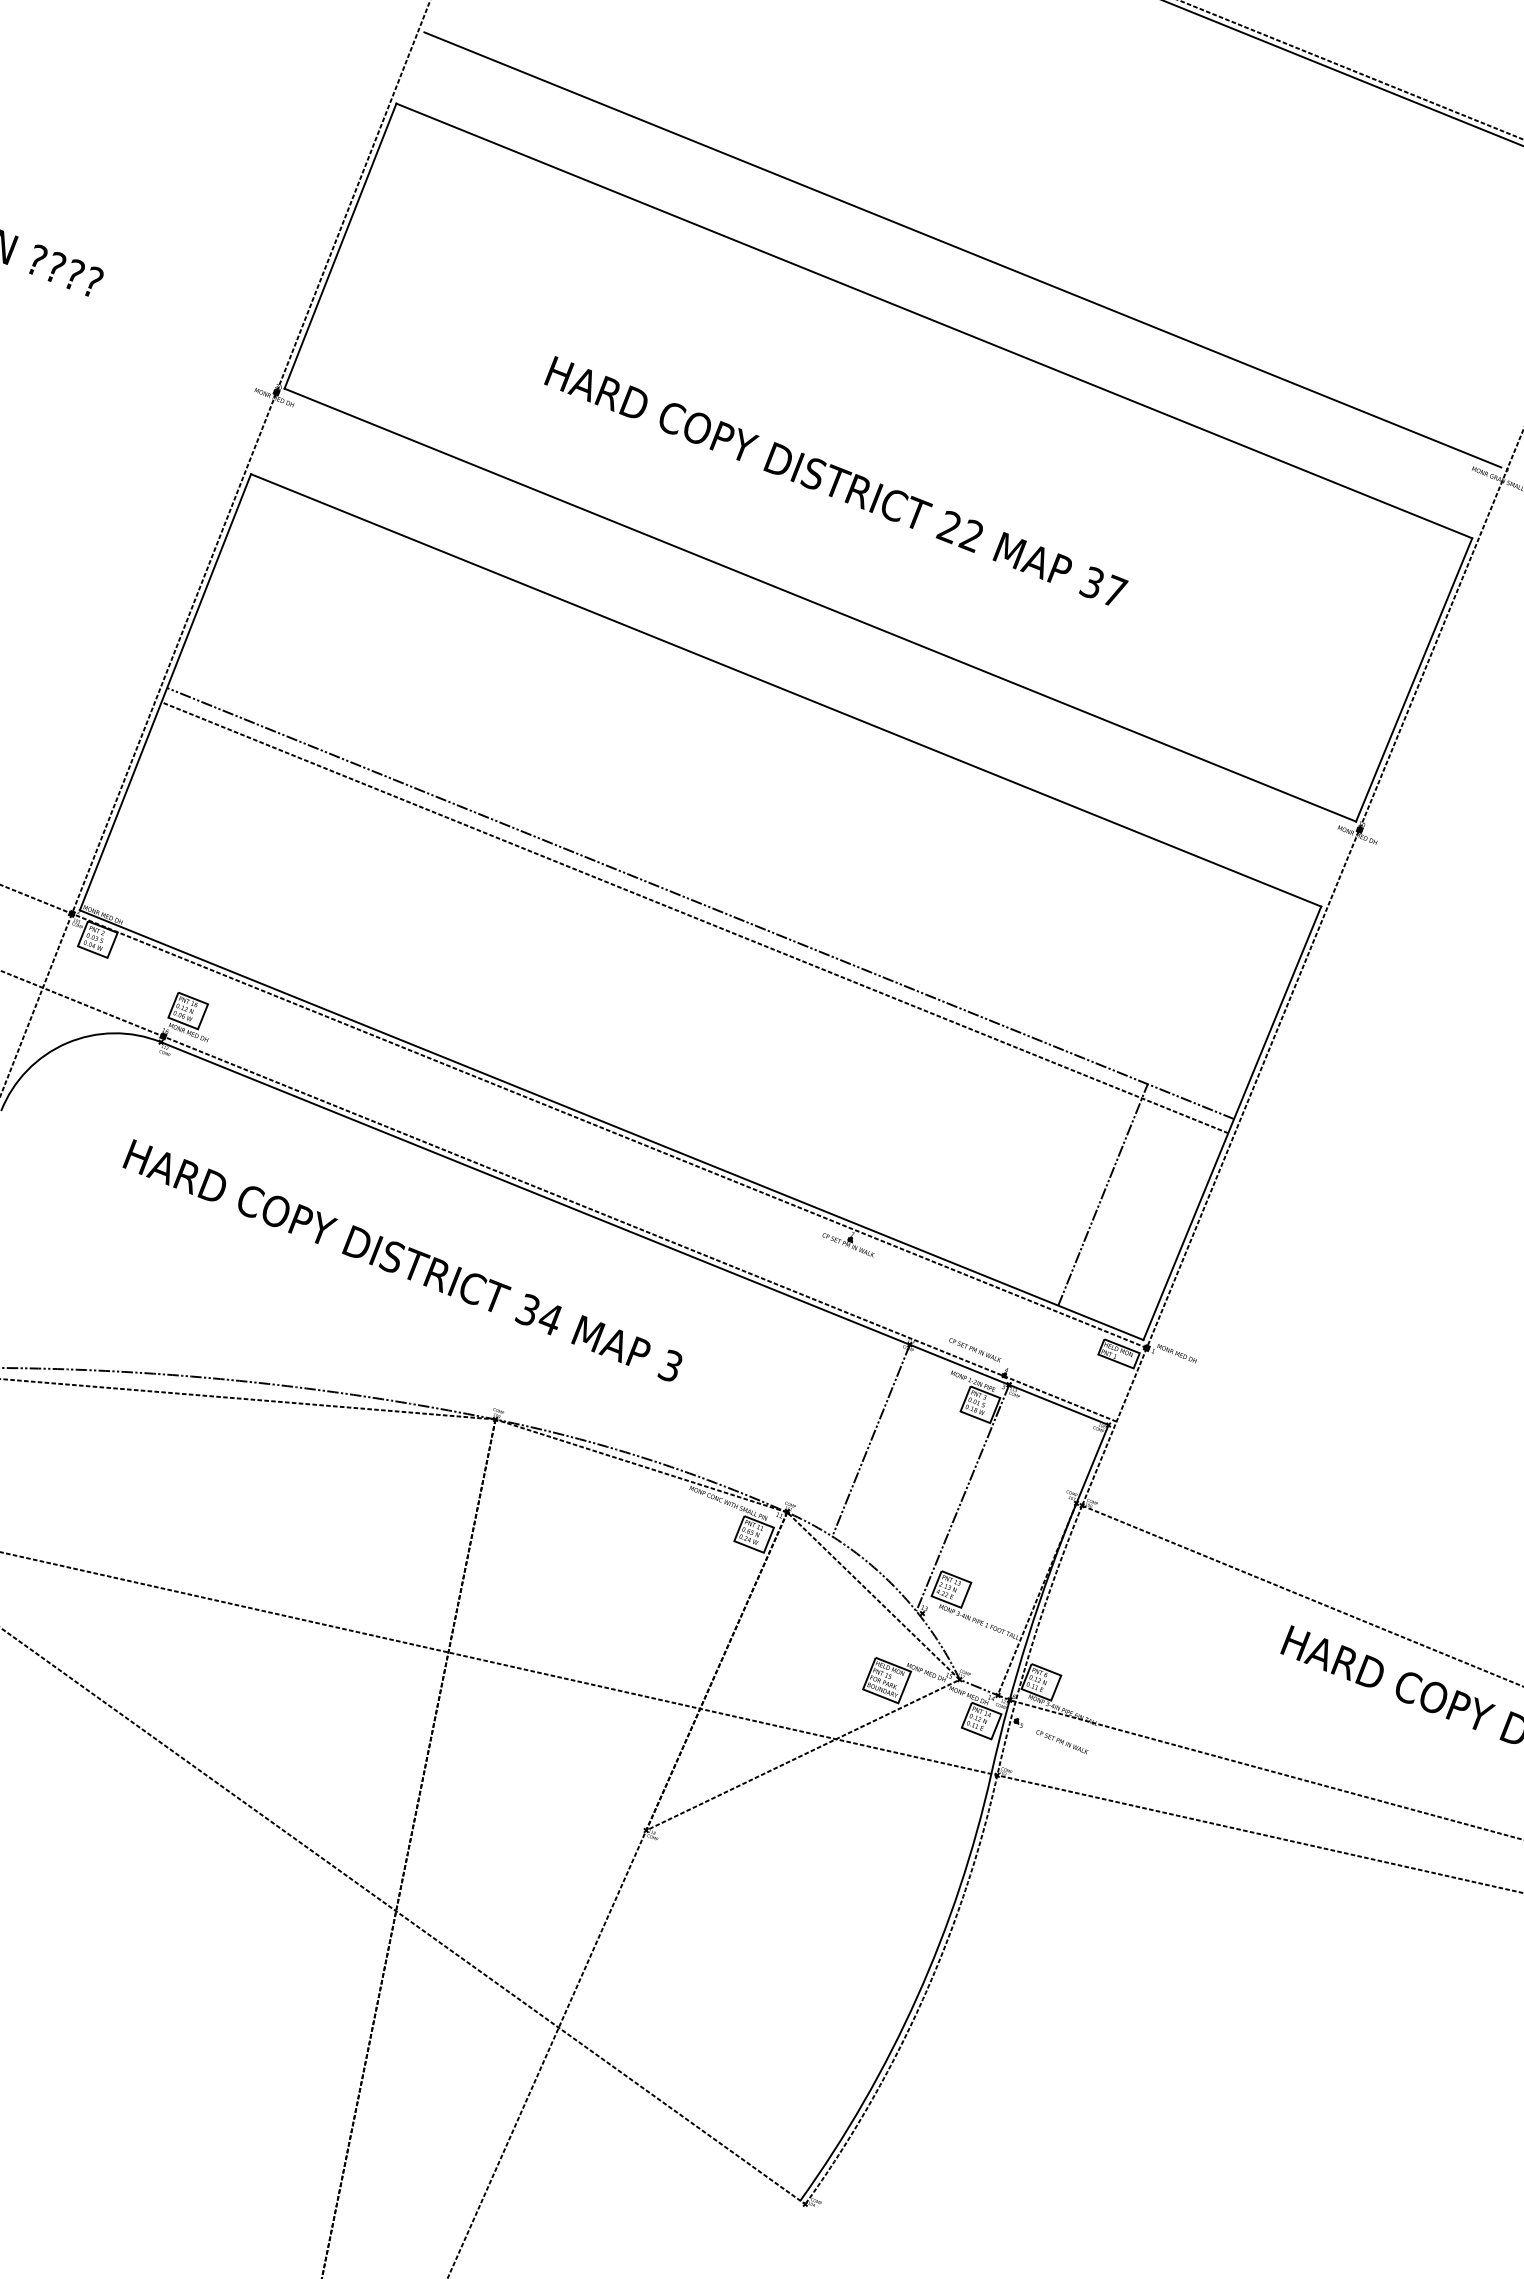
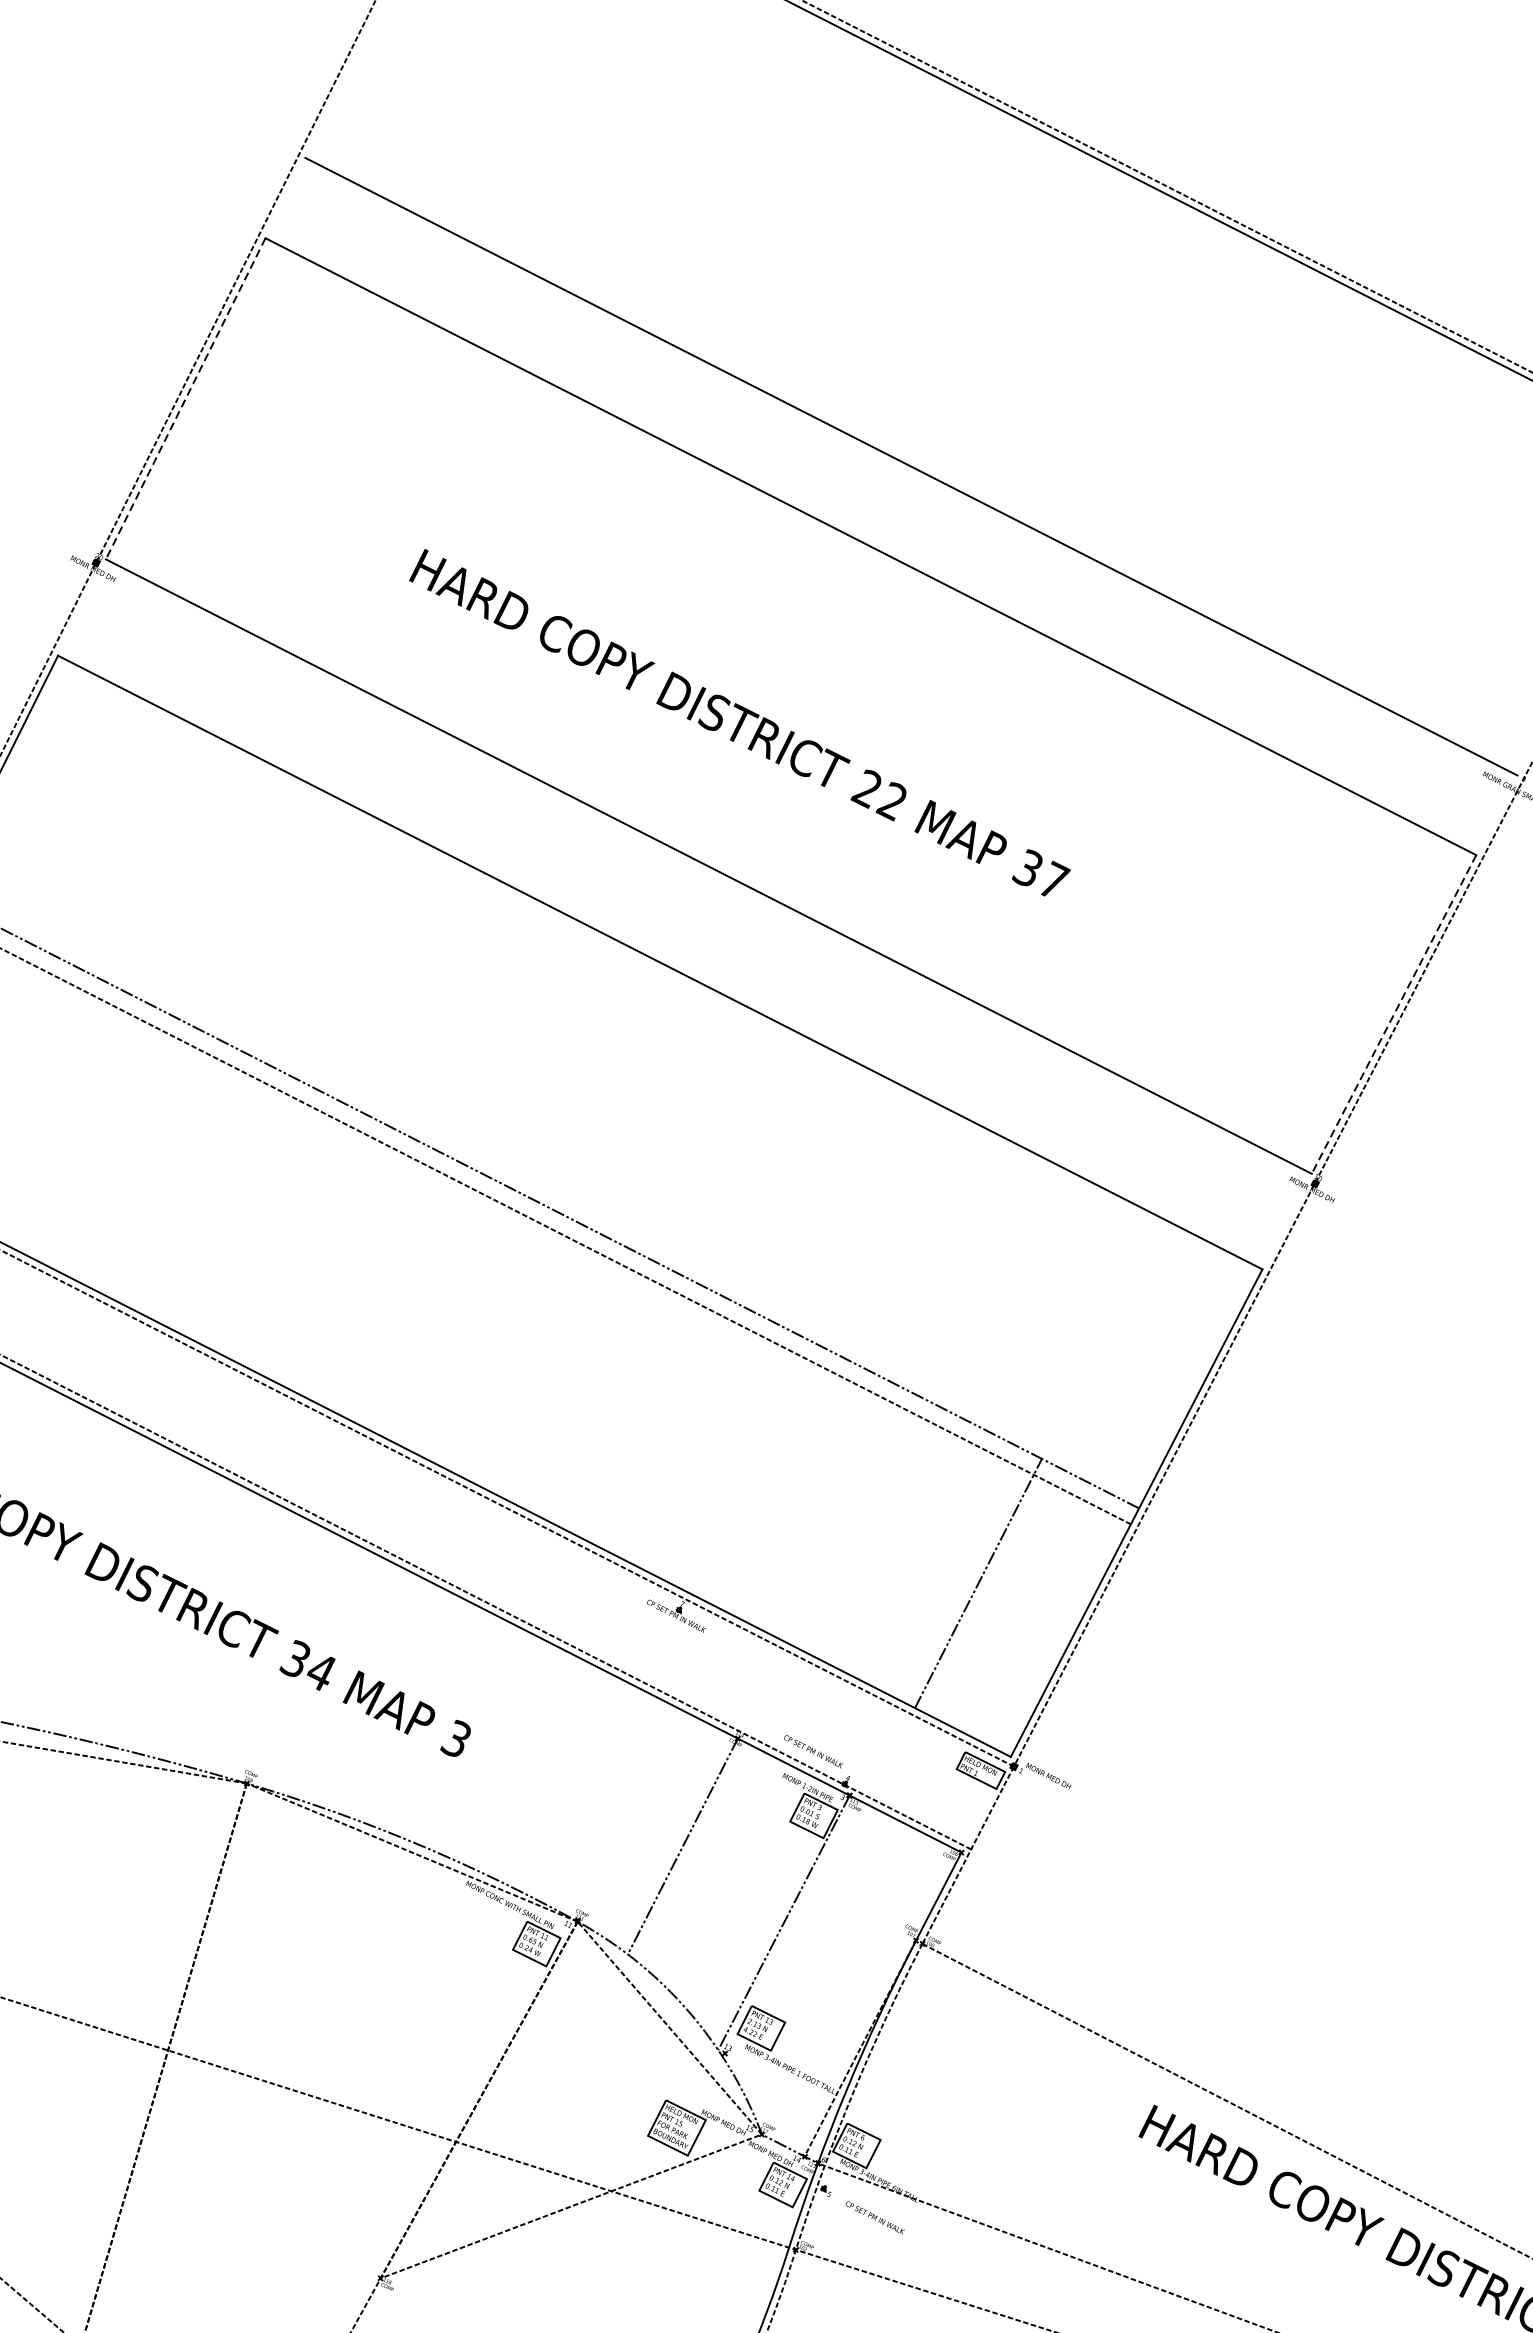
line: (340, 246) -> (185, 399), solid -> dashed
line: (1413, 680) -> (1393, 1015), solid -> dashed

